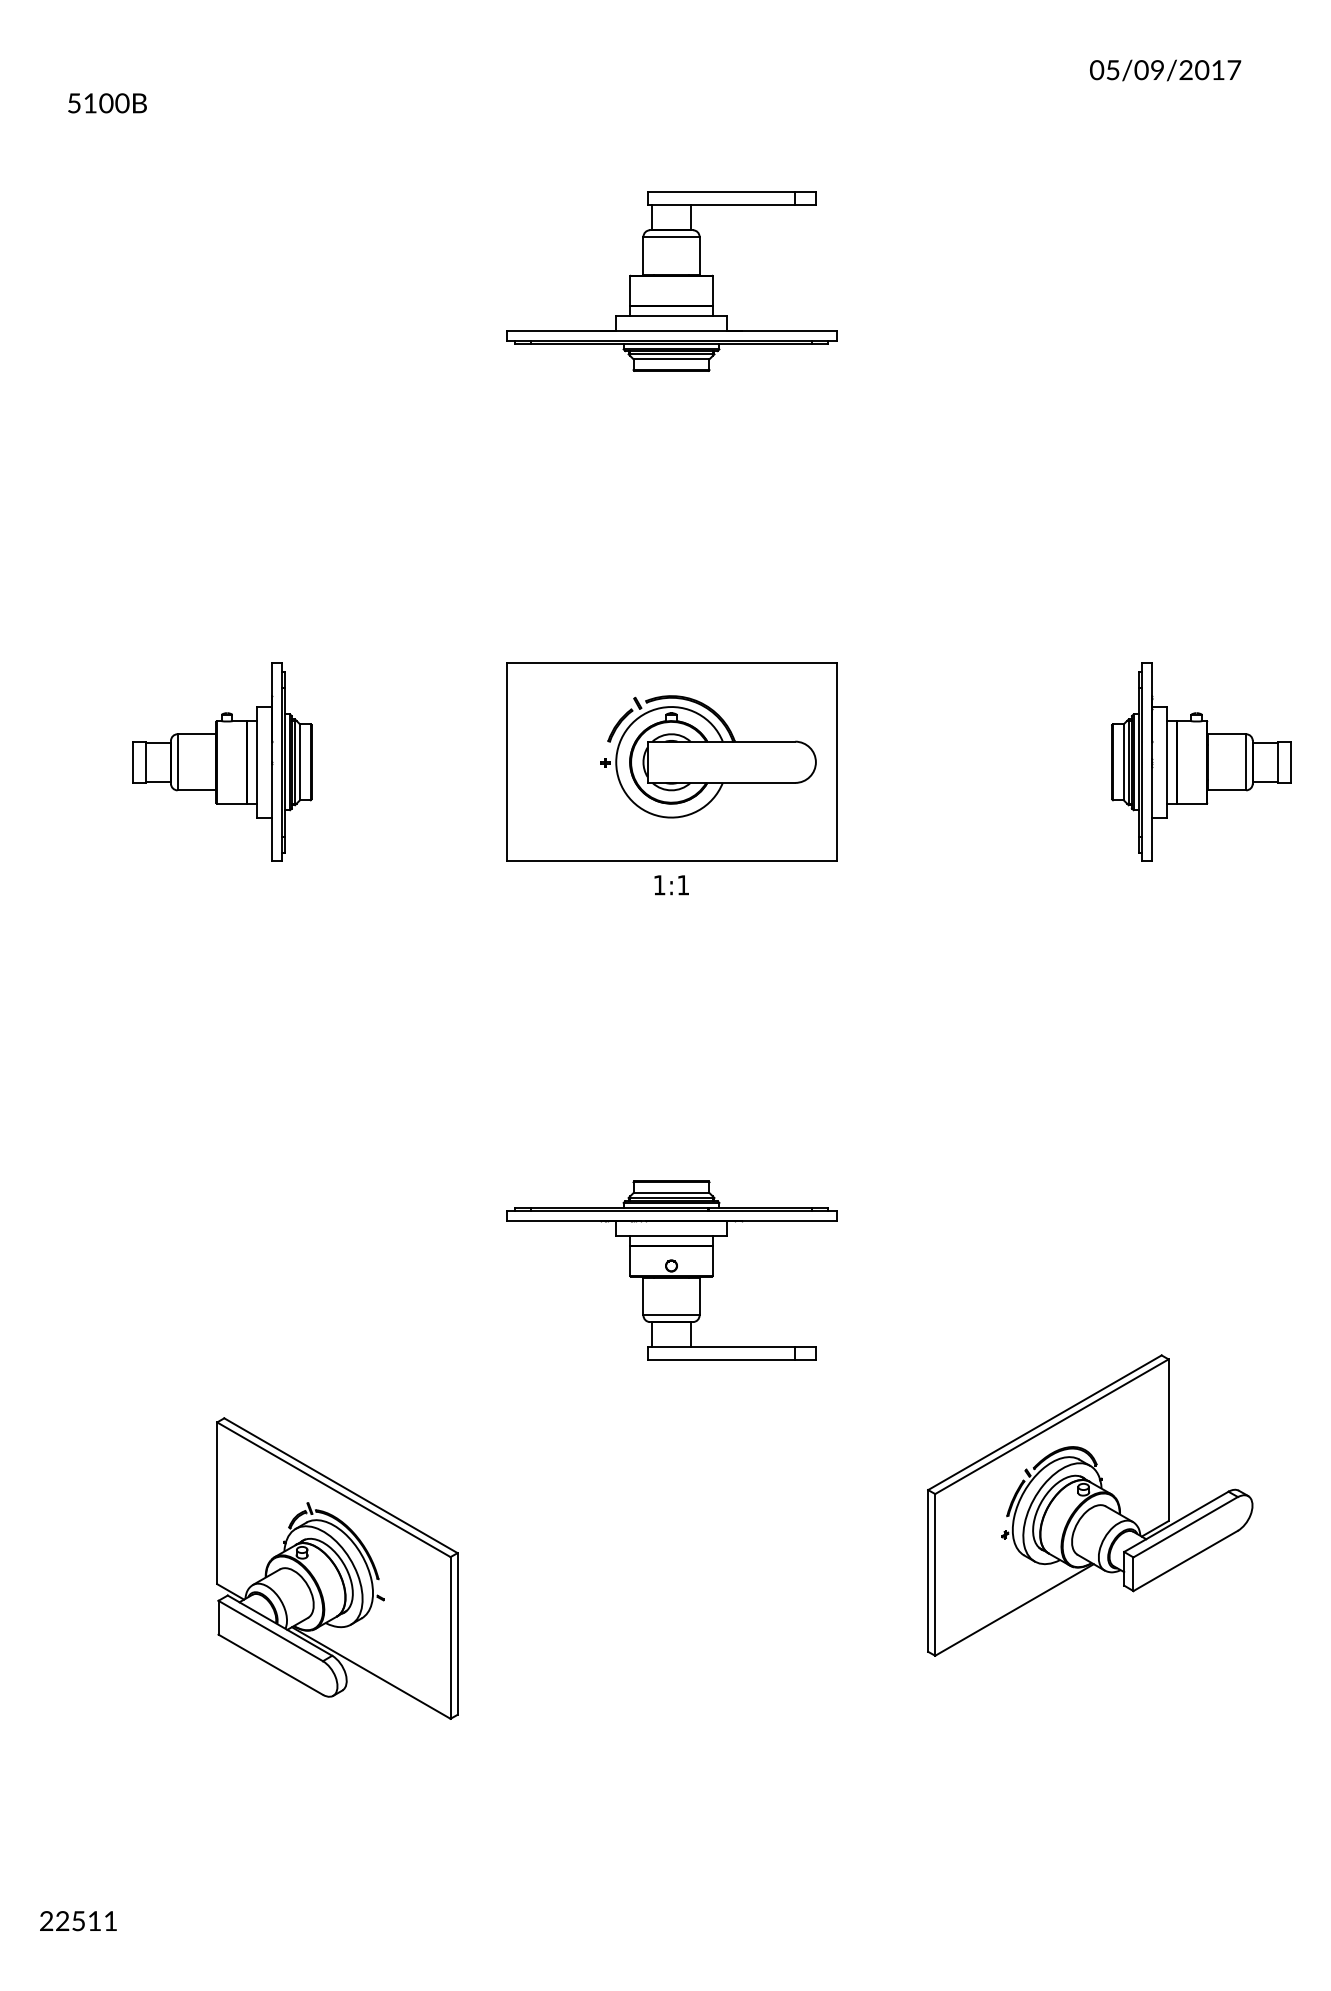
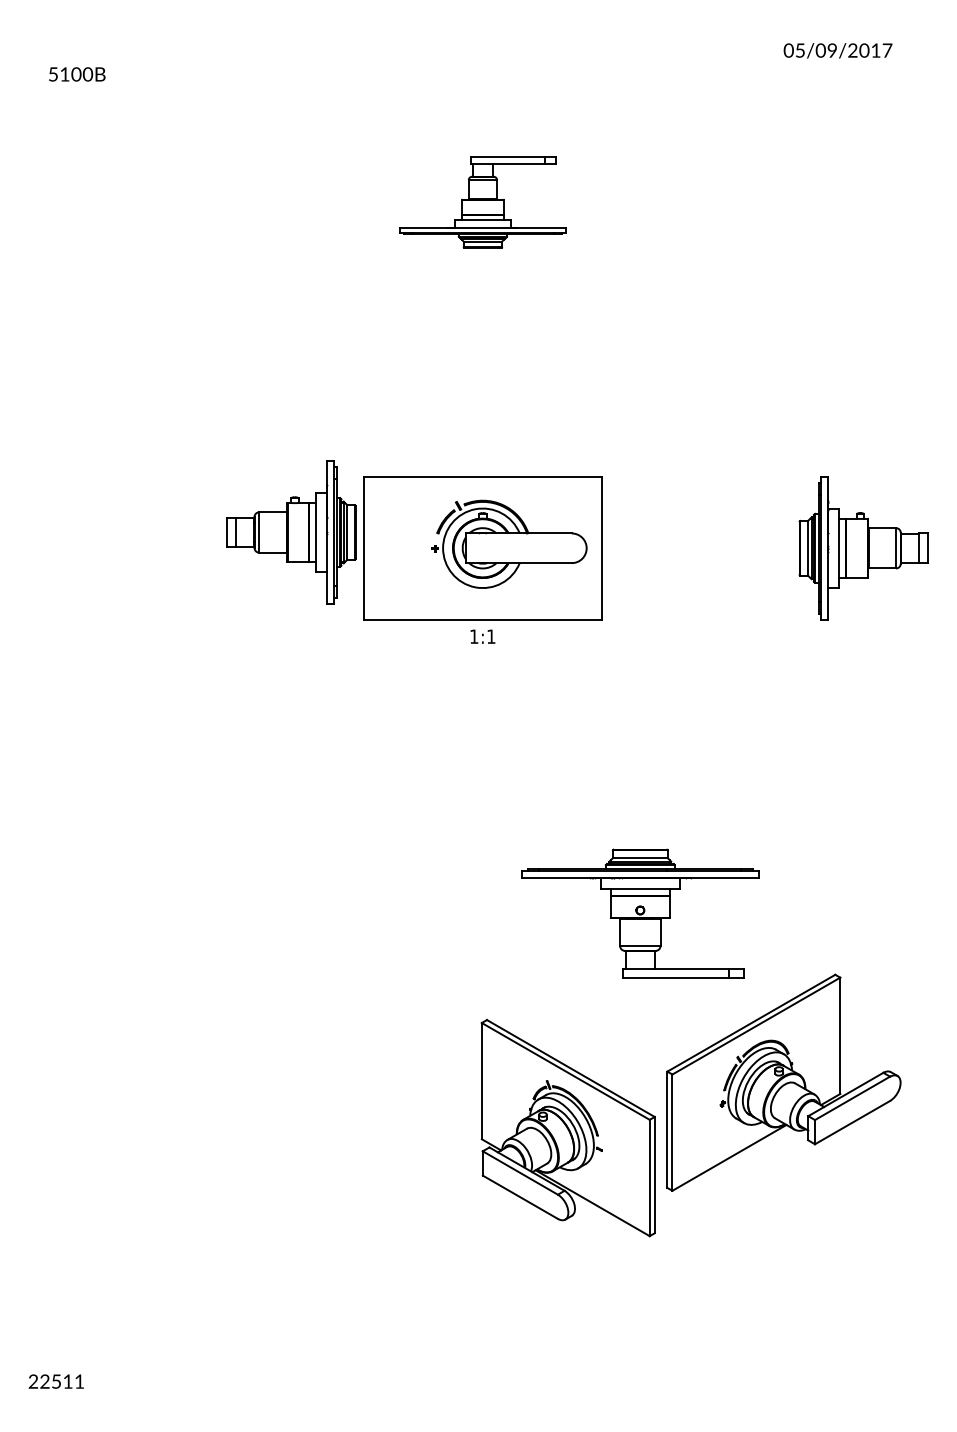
part: (671, 281) -> (482, 202), size x0.7
part: (222, 761) -> (291, 531), moved
part: (671, 1270) -> (640, 913), moved
part: (337, 1568) -> (568, 1128), moved

